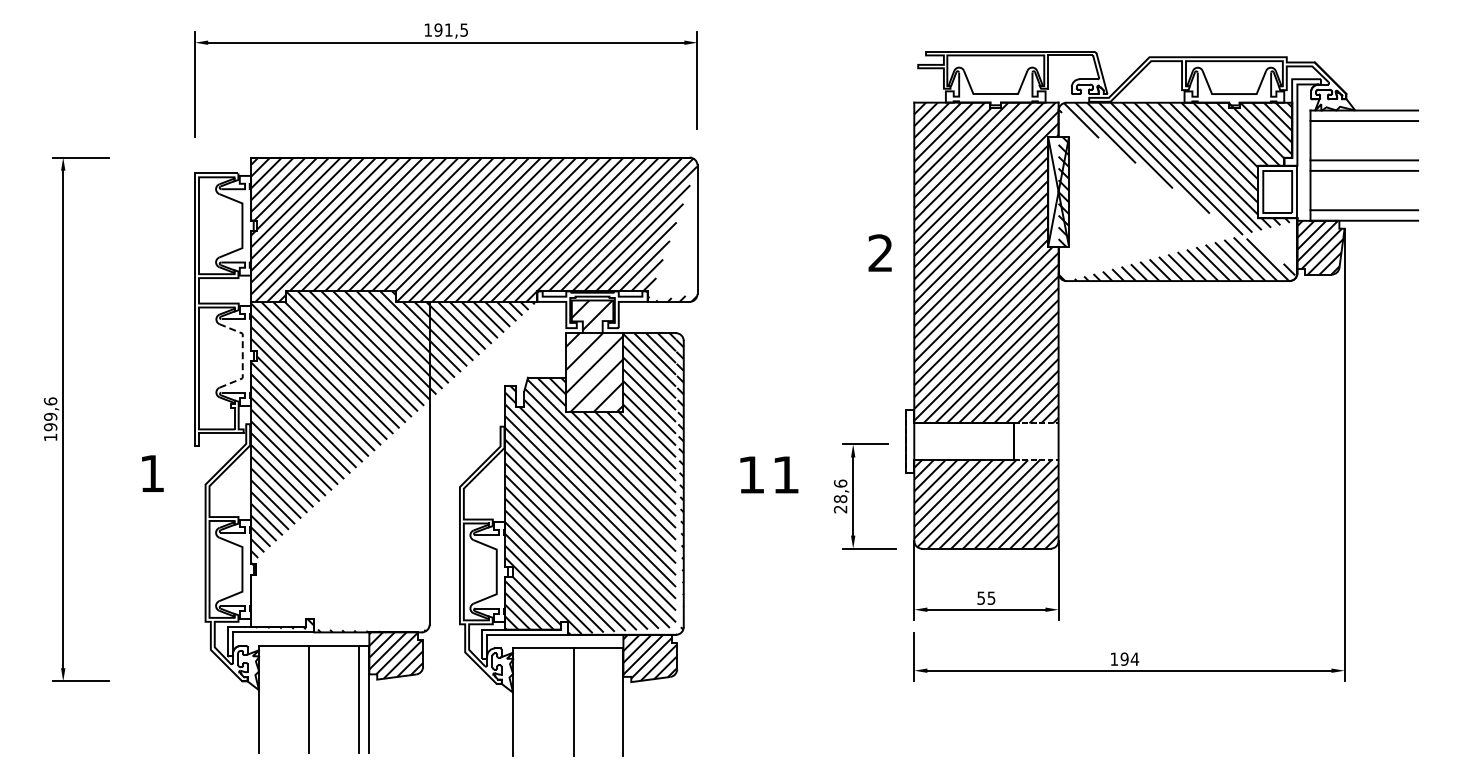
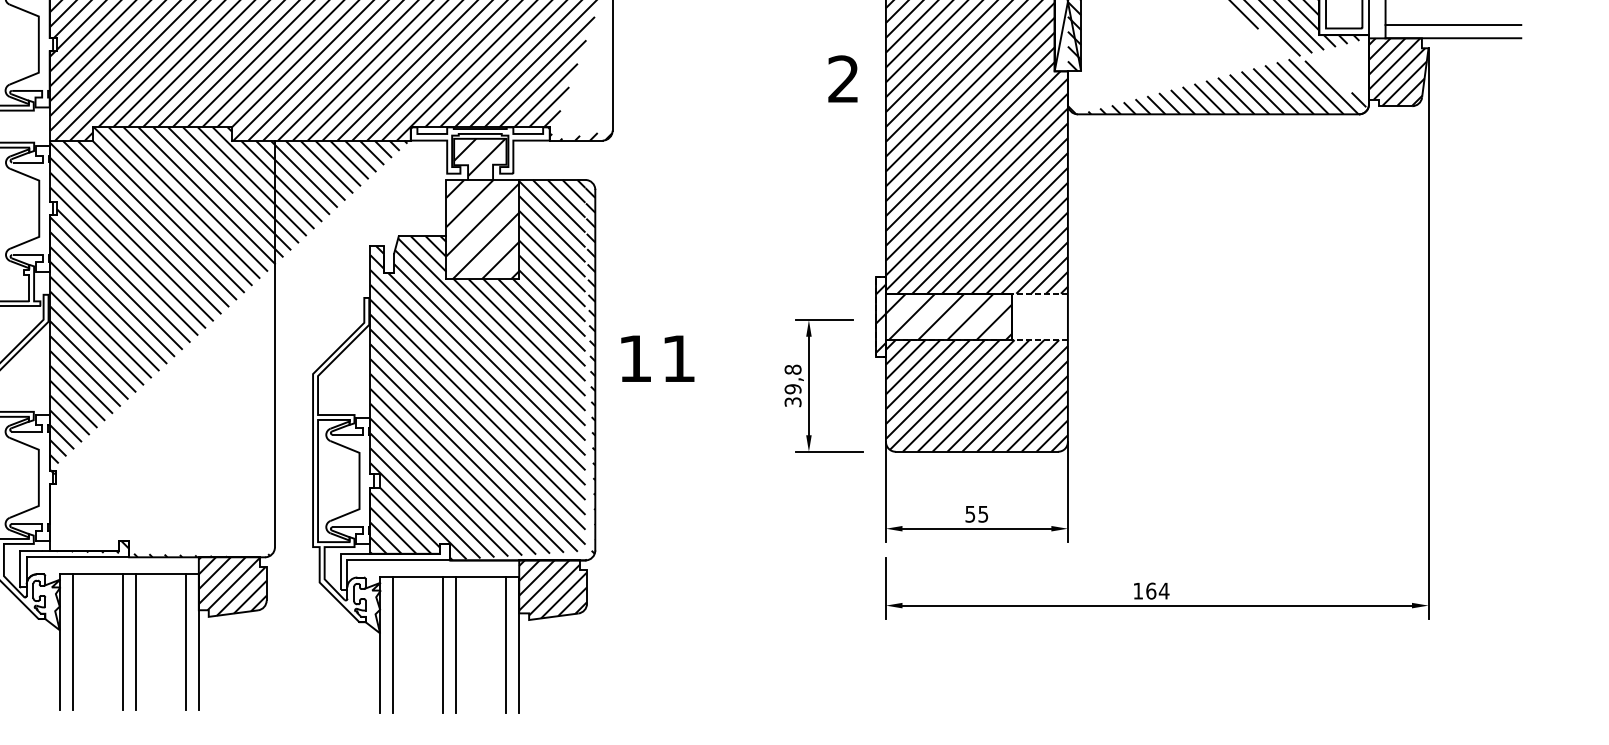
line: (242, 355) -> (38, 208), dashed -> solid
hatch: (959, 443) -> (942, 319), added
text: (769, 474) -> (658, 358), moved
text: (840, 496) -> (792, 385), 28,6 -> 39,8
text: (1124, 658) -> (1151, 590), 194 -> 164
line: (269, 699) -> (72, 641), added
line: (319, 699) -> (135, 641), added
line: (523, 701) -> (393, 644), added
line: (563, 701) -> (443, 644), added
line: (612, 701) -> (505, 644), added

